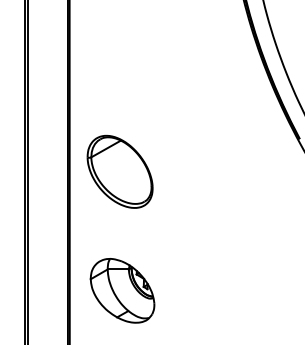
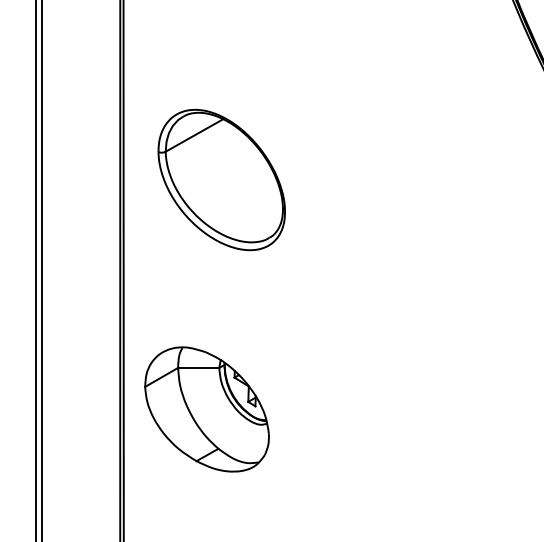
part: (122, 290) -> (206, 408), moved

